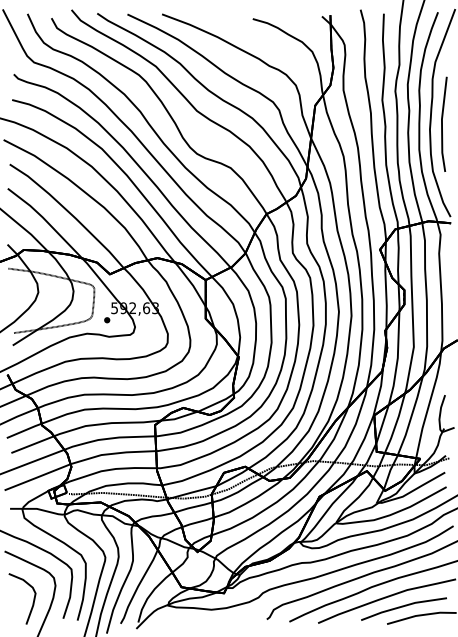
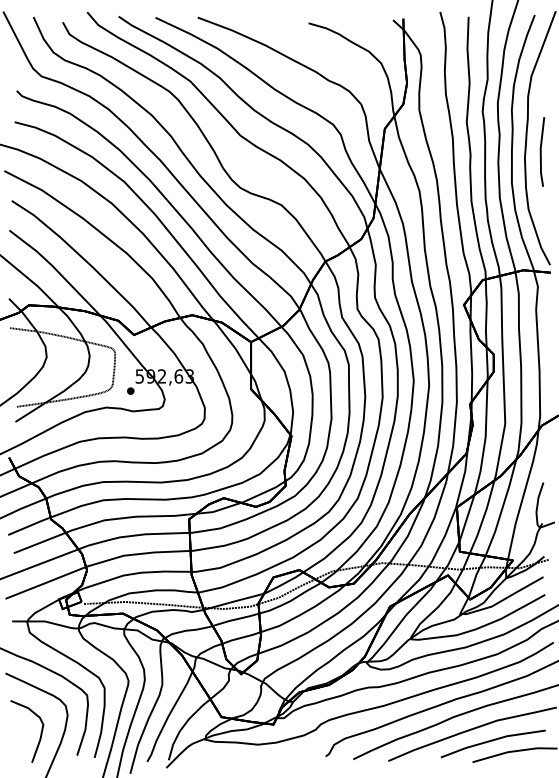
part: (444, 124) -> (542, 151), size x0.6

